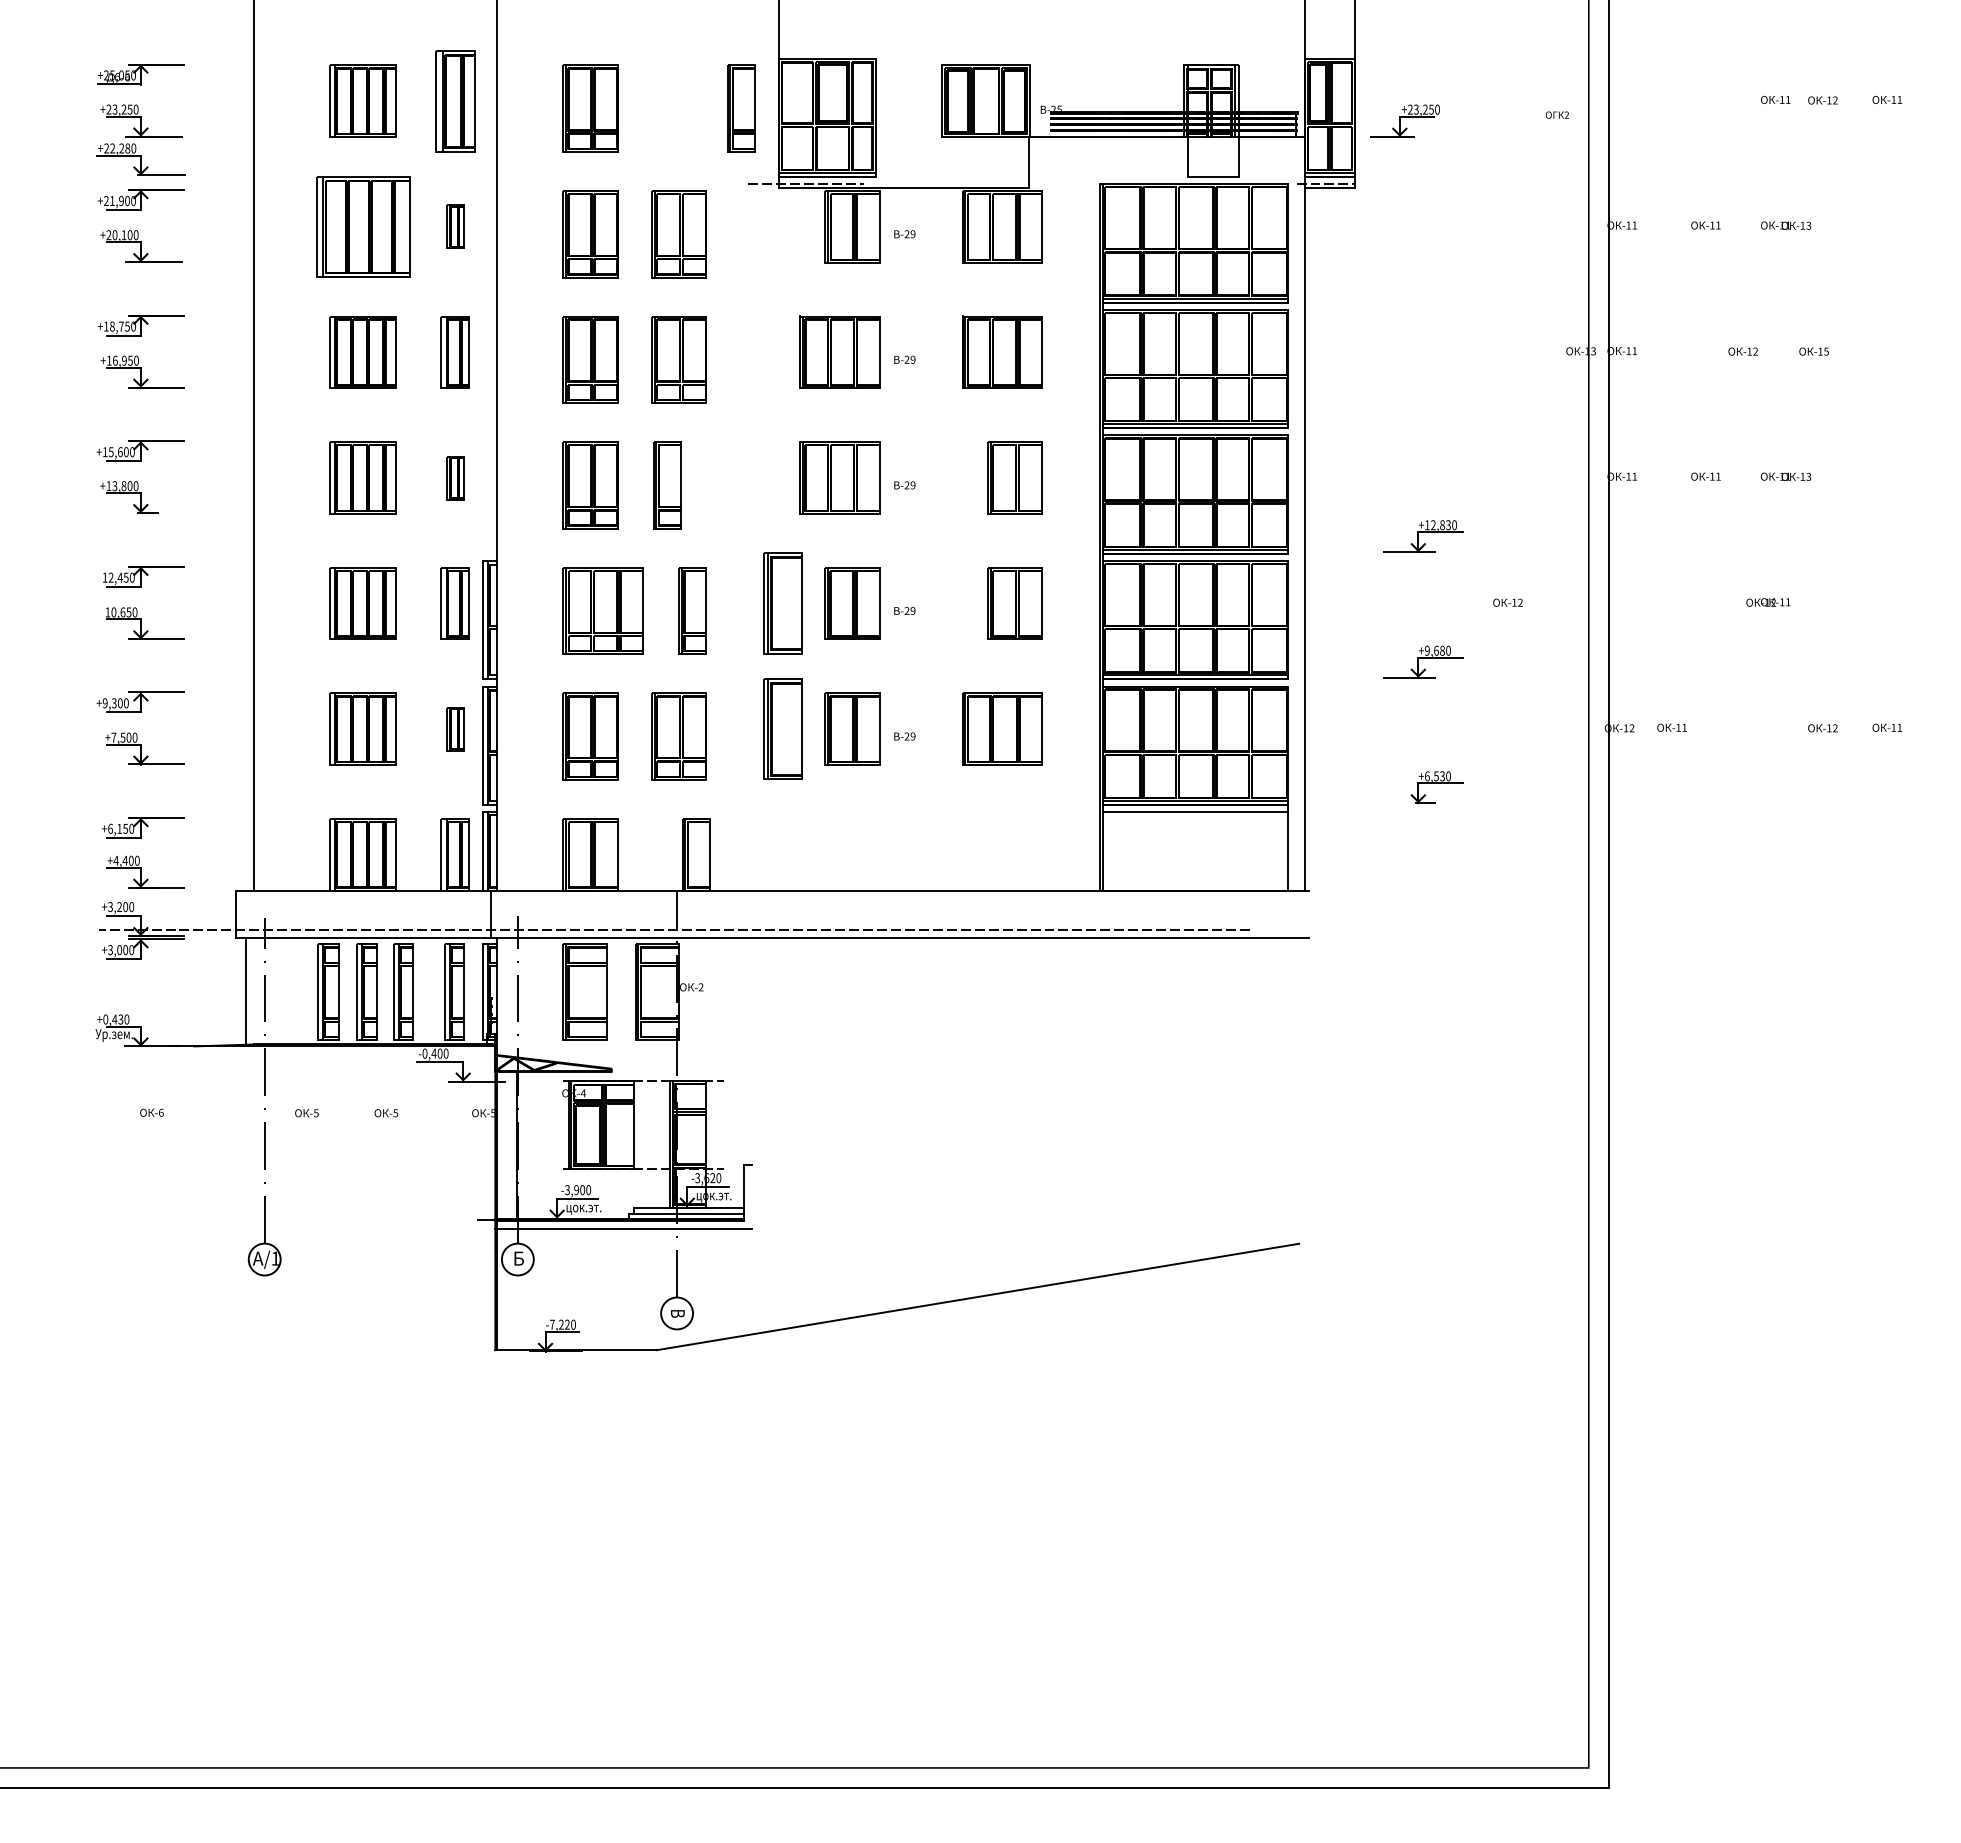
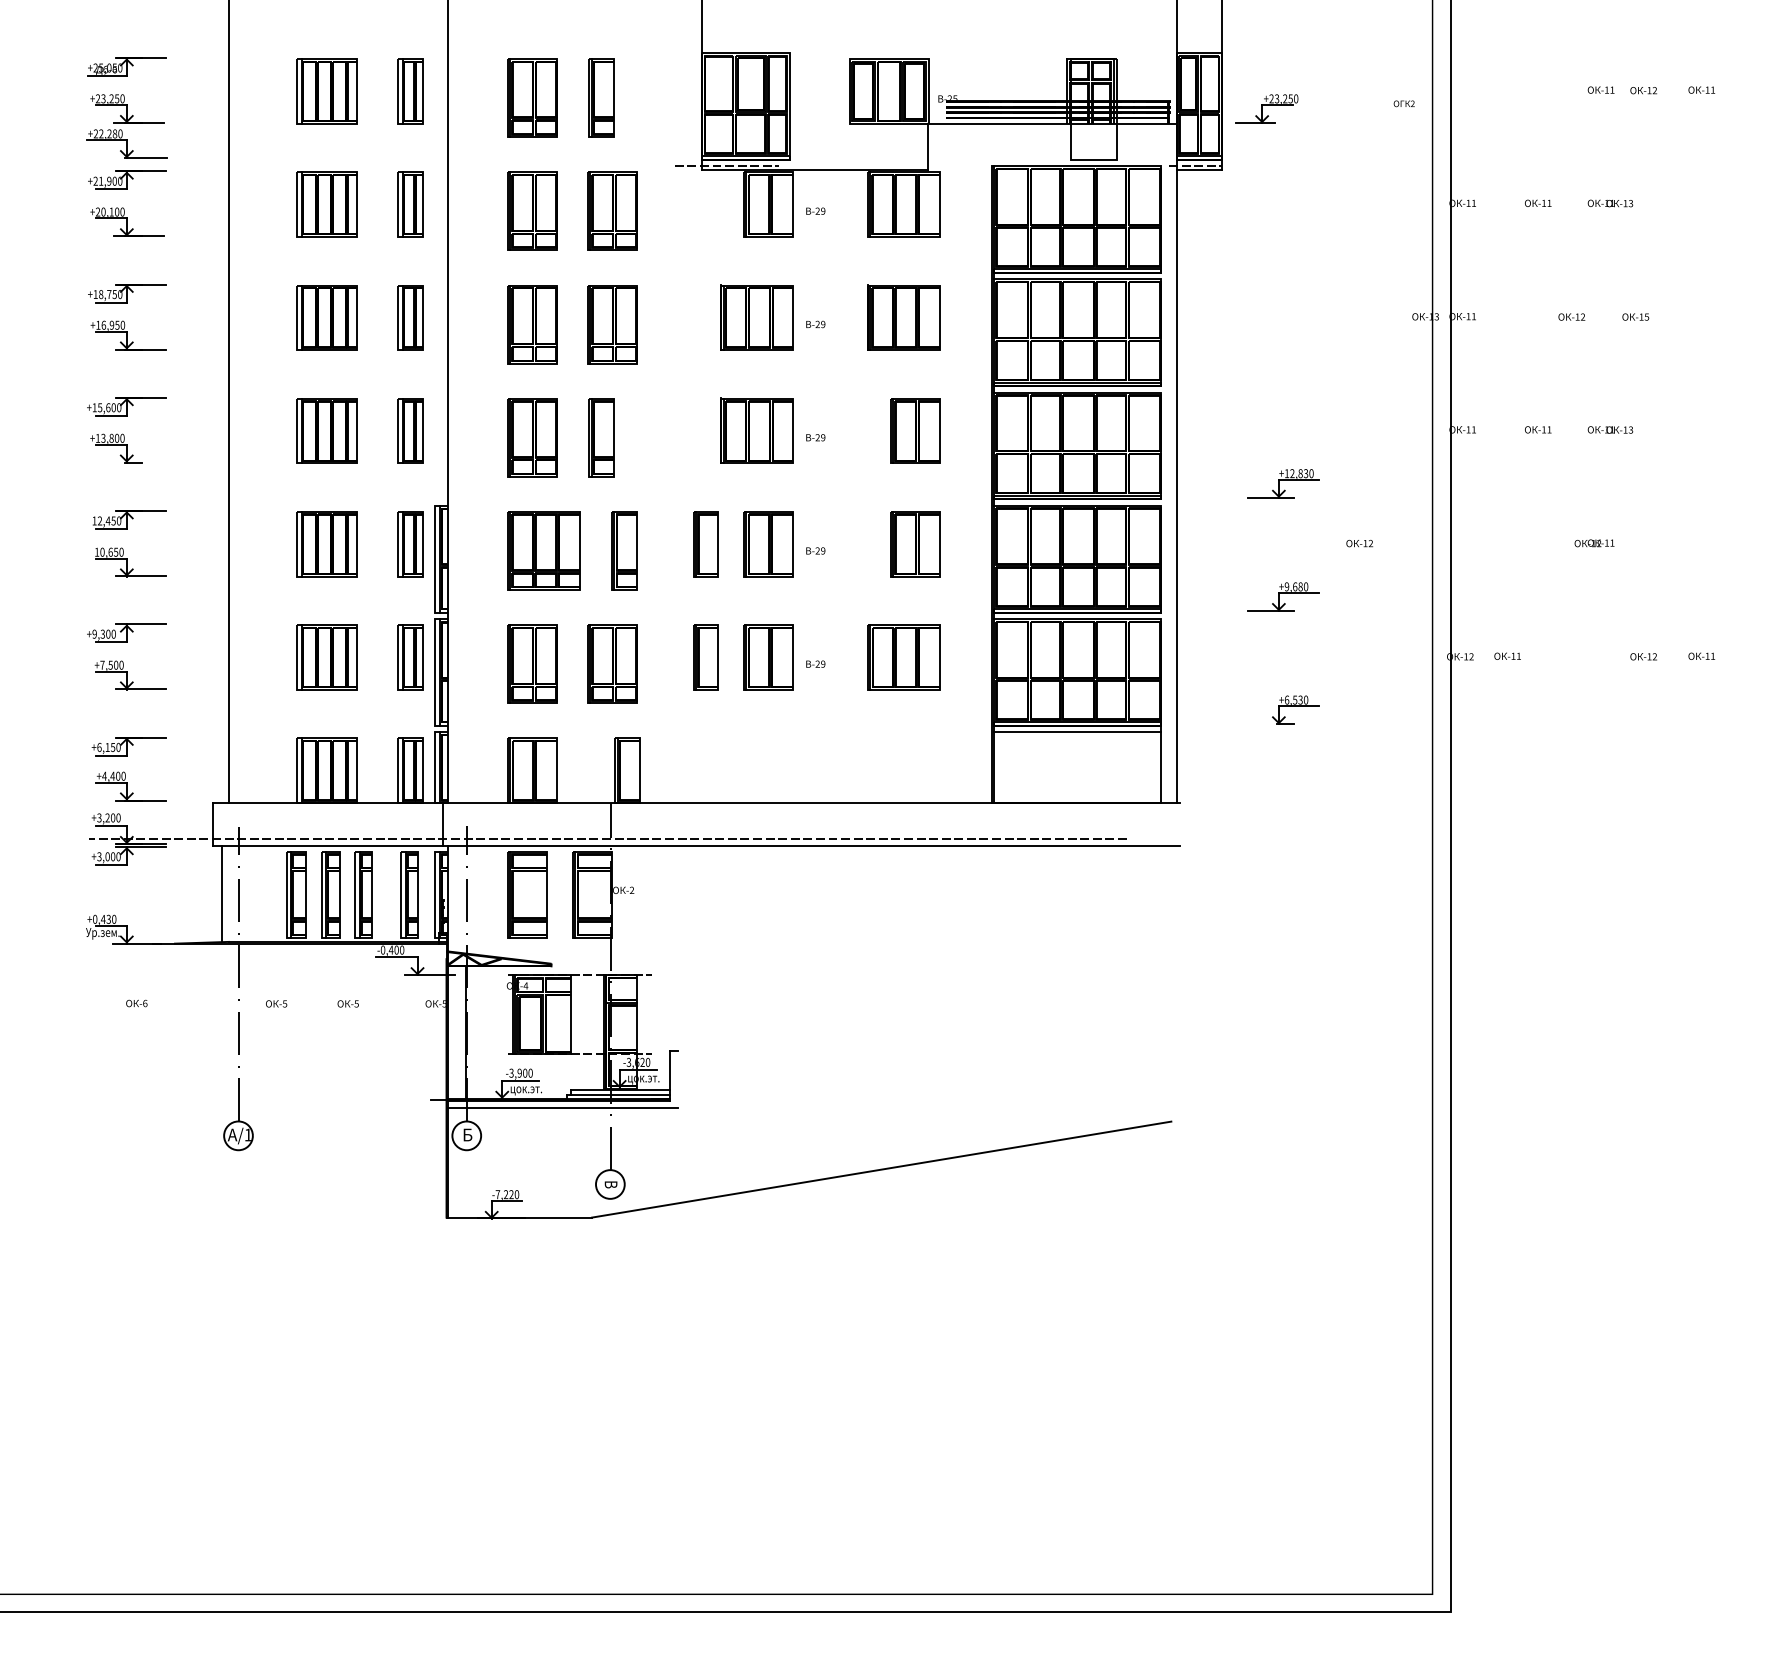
part: (454, 100) -> (409, 90), size x0.71
part: (741, 108) -> (601, 97), moved
part: (362, 226) -> (326, 204), size x0.71
part: (454, 226) -> (409, 204), size x1.67
part: (454, 477) -> (409, 430), size x1.67
part: (782, 603) -> (705, 544), size x0.71
part: (454, 728) -> (409, 656), size x1.67
part: (782, 728) -> (705, 656), size x0.71

